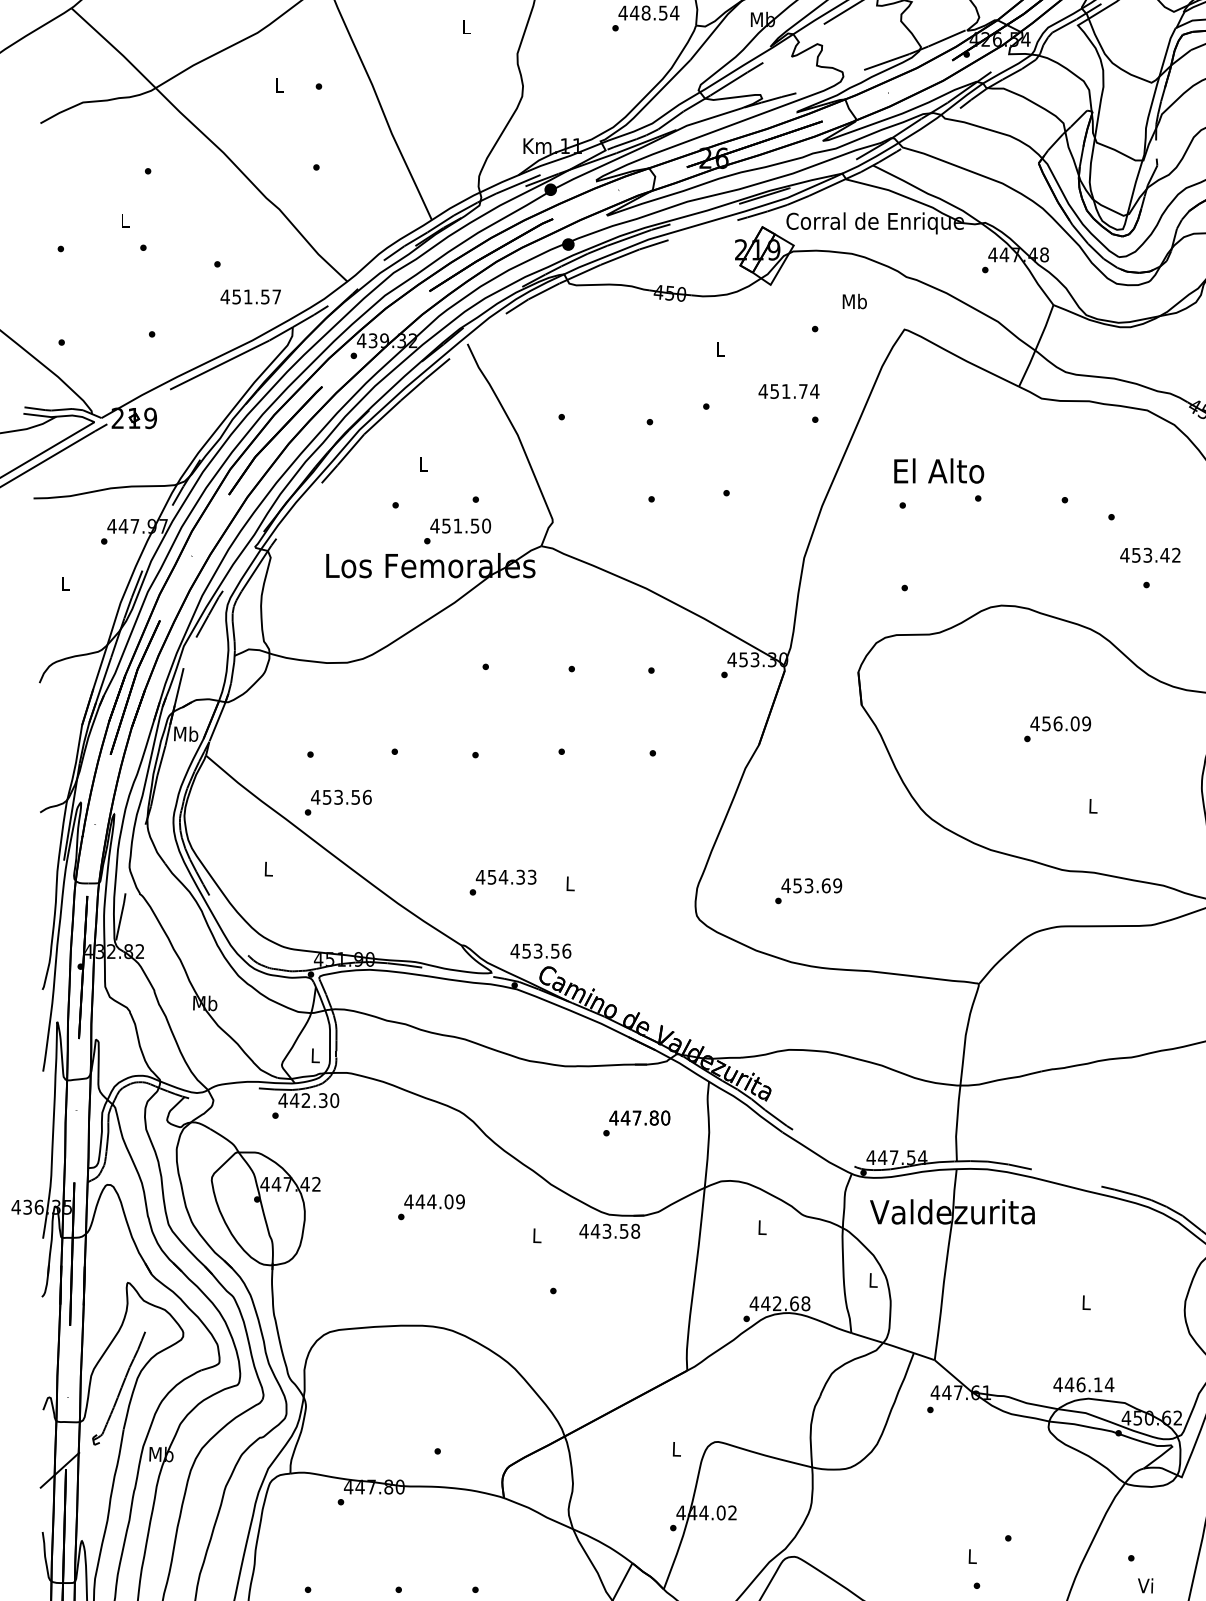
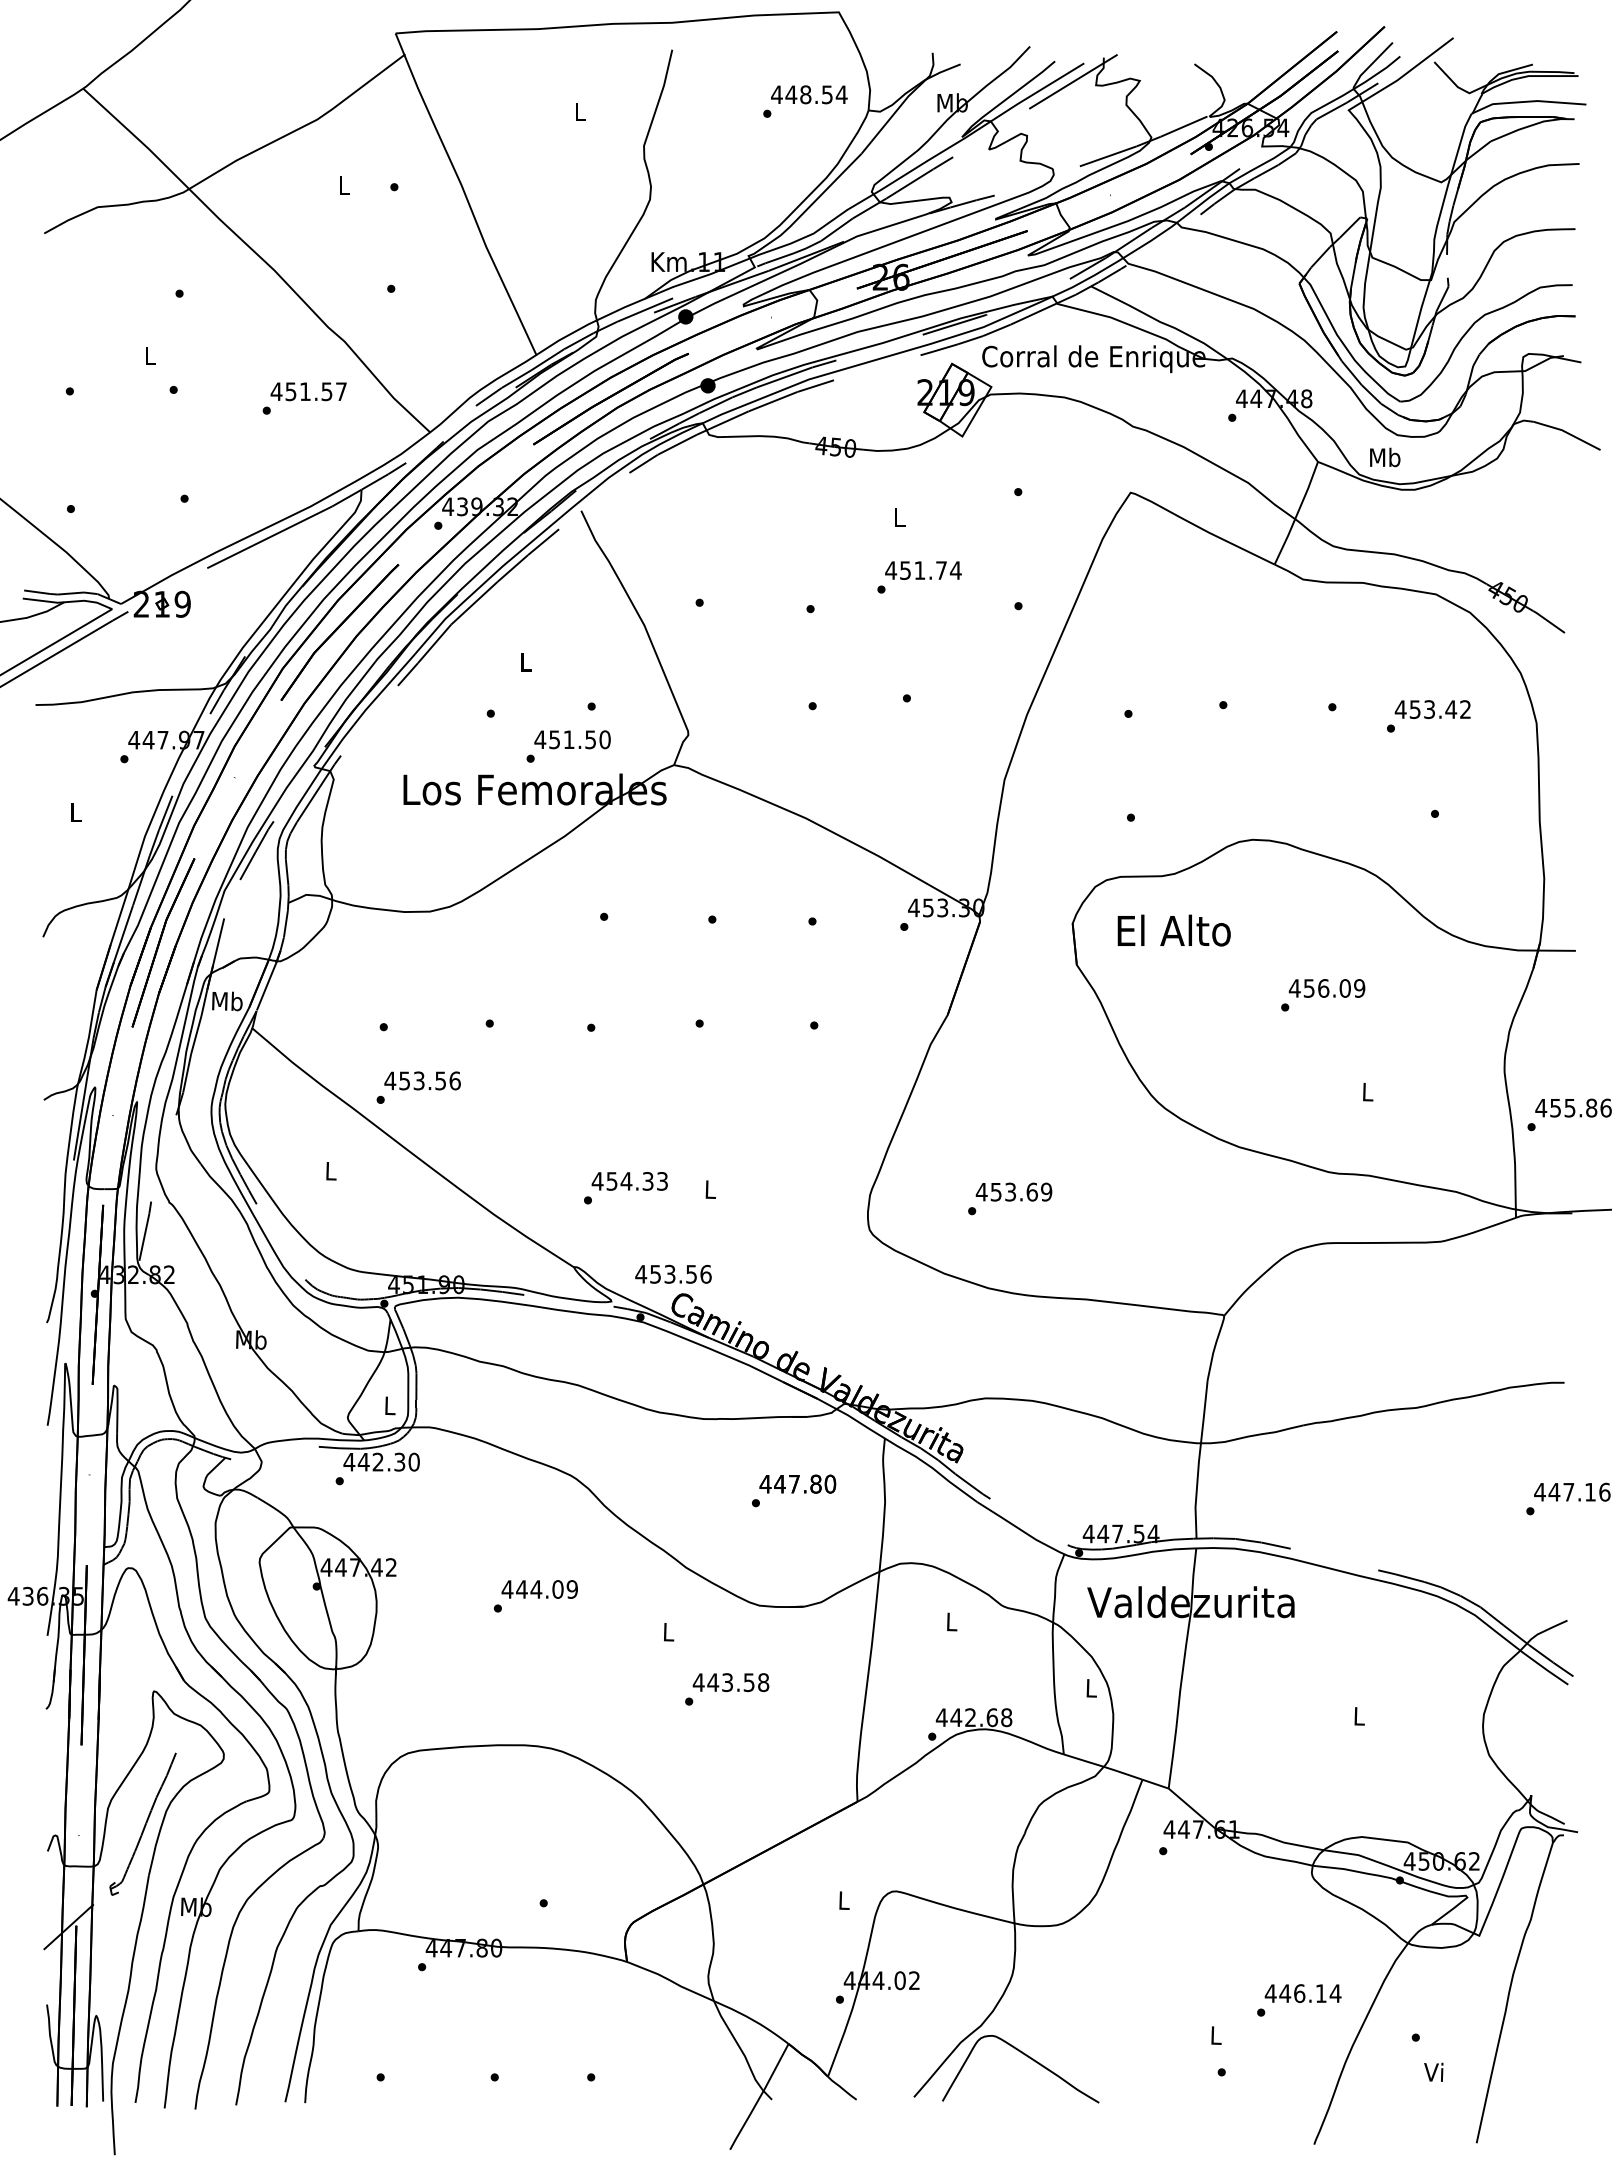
text: (250, 296) -> (308, 391), moved
text: (855, 301) -> (1385, 457), moved
text: (789, 391) -> (923, 570), moved
text: (938, 470) -> (1173, 930), moved
text: (1150, 555) -> (1432, 709), moved
text: (609, 1231) -> (730, 1682), moved
text: (1083, 1384) -> (1302, 1993), moved

